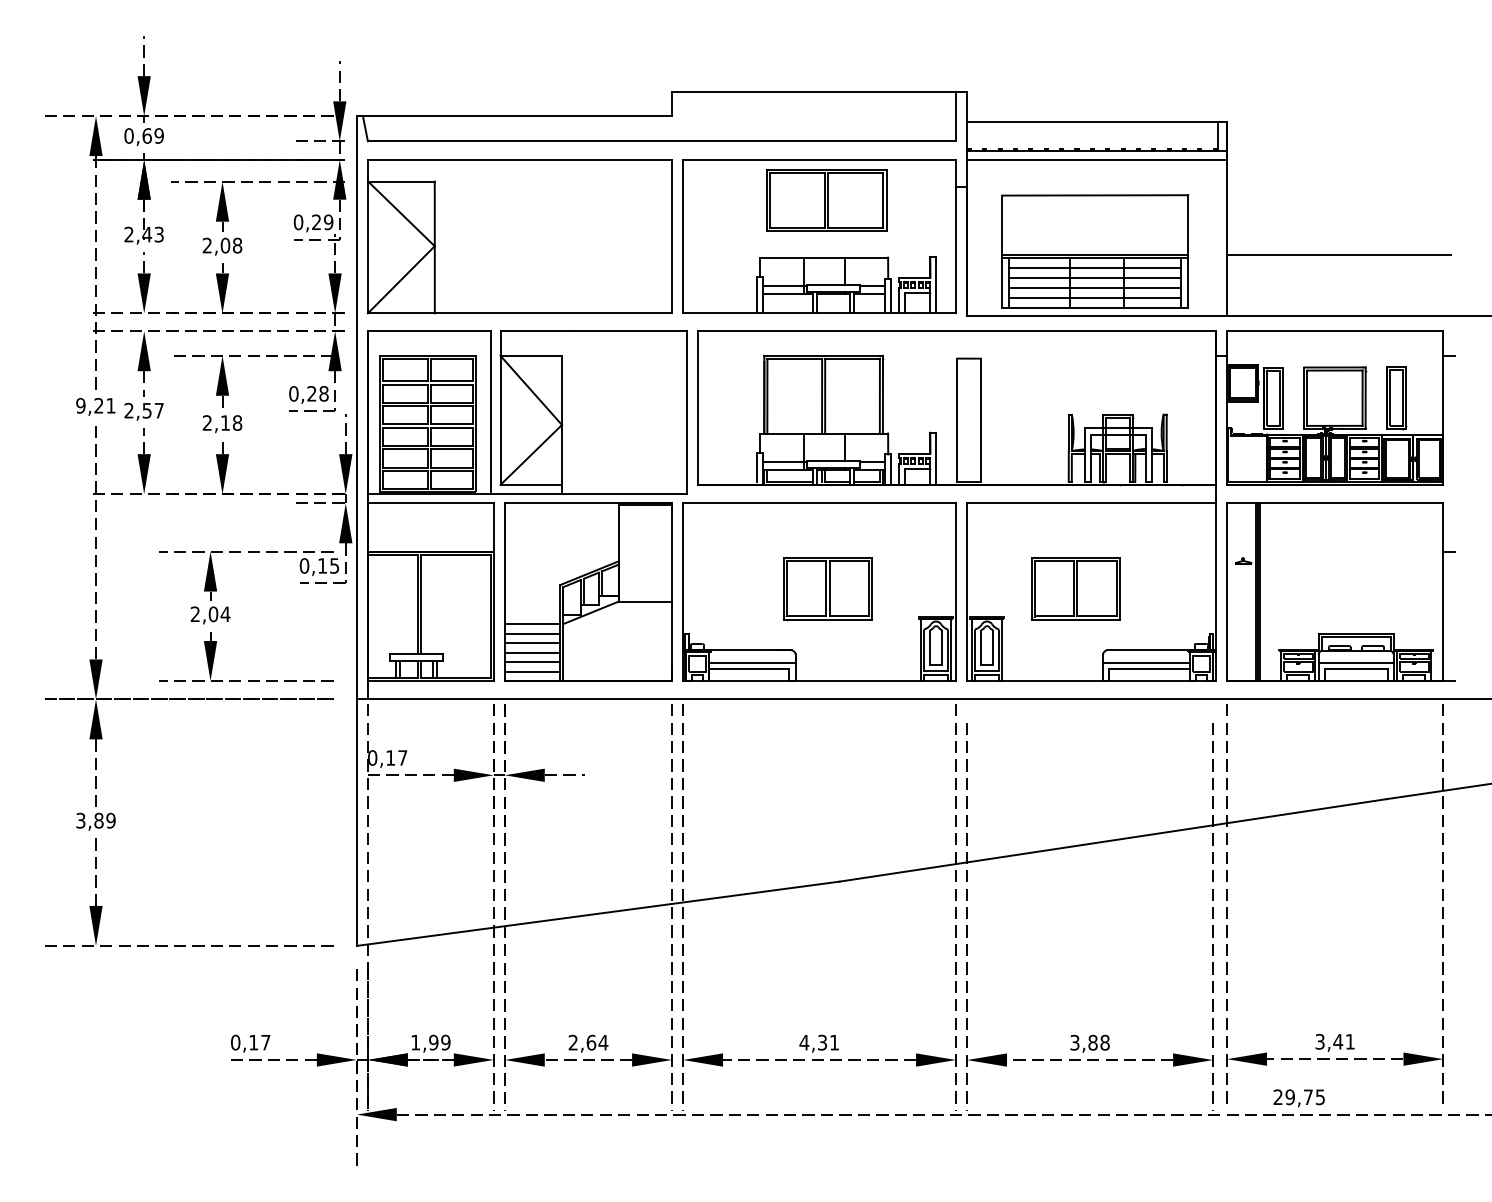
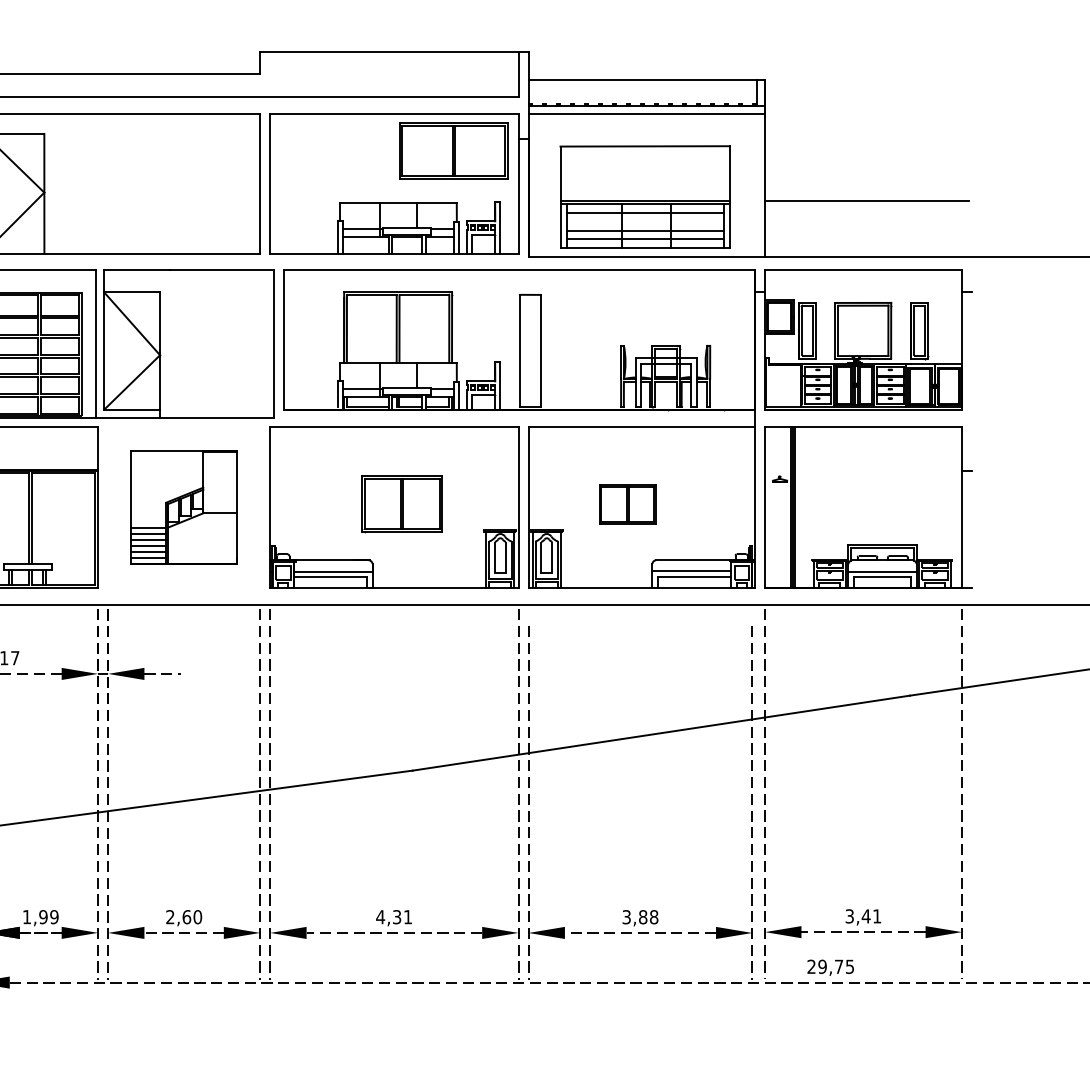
part: (826, 200) -> (453, 151), moved
line: (1094, 278) -> (644, 221), removed
part: (1075, 588) -> (627, 503), size x0.7
part: (588, 591) -> (184, 506), size x0.7
text: (603, 1042) -> (197, 916), 2,64 -> 2,60

